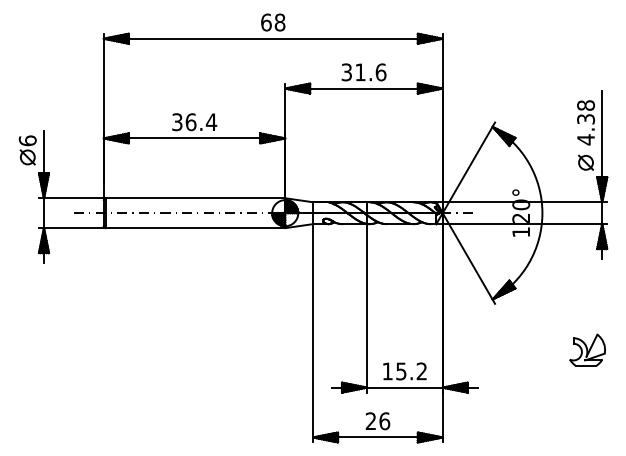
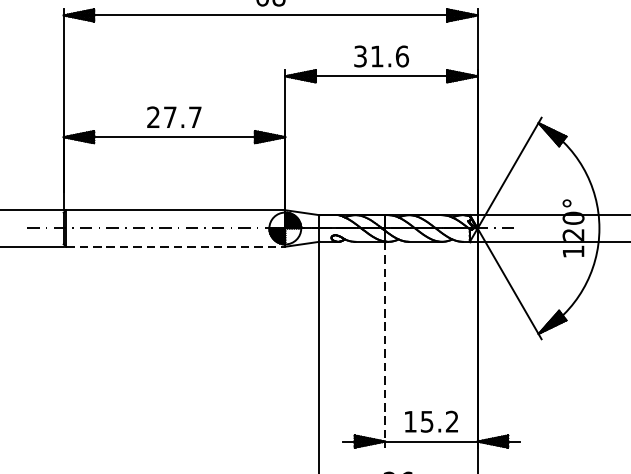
text: (194, 122) -> (174, 117), 36.4 -> 27.7
line: (195, 228) -> (175, 247), solid -> dashed
line: (366, 308) -> (384, 344), solid -> dashed

